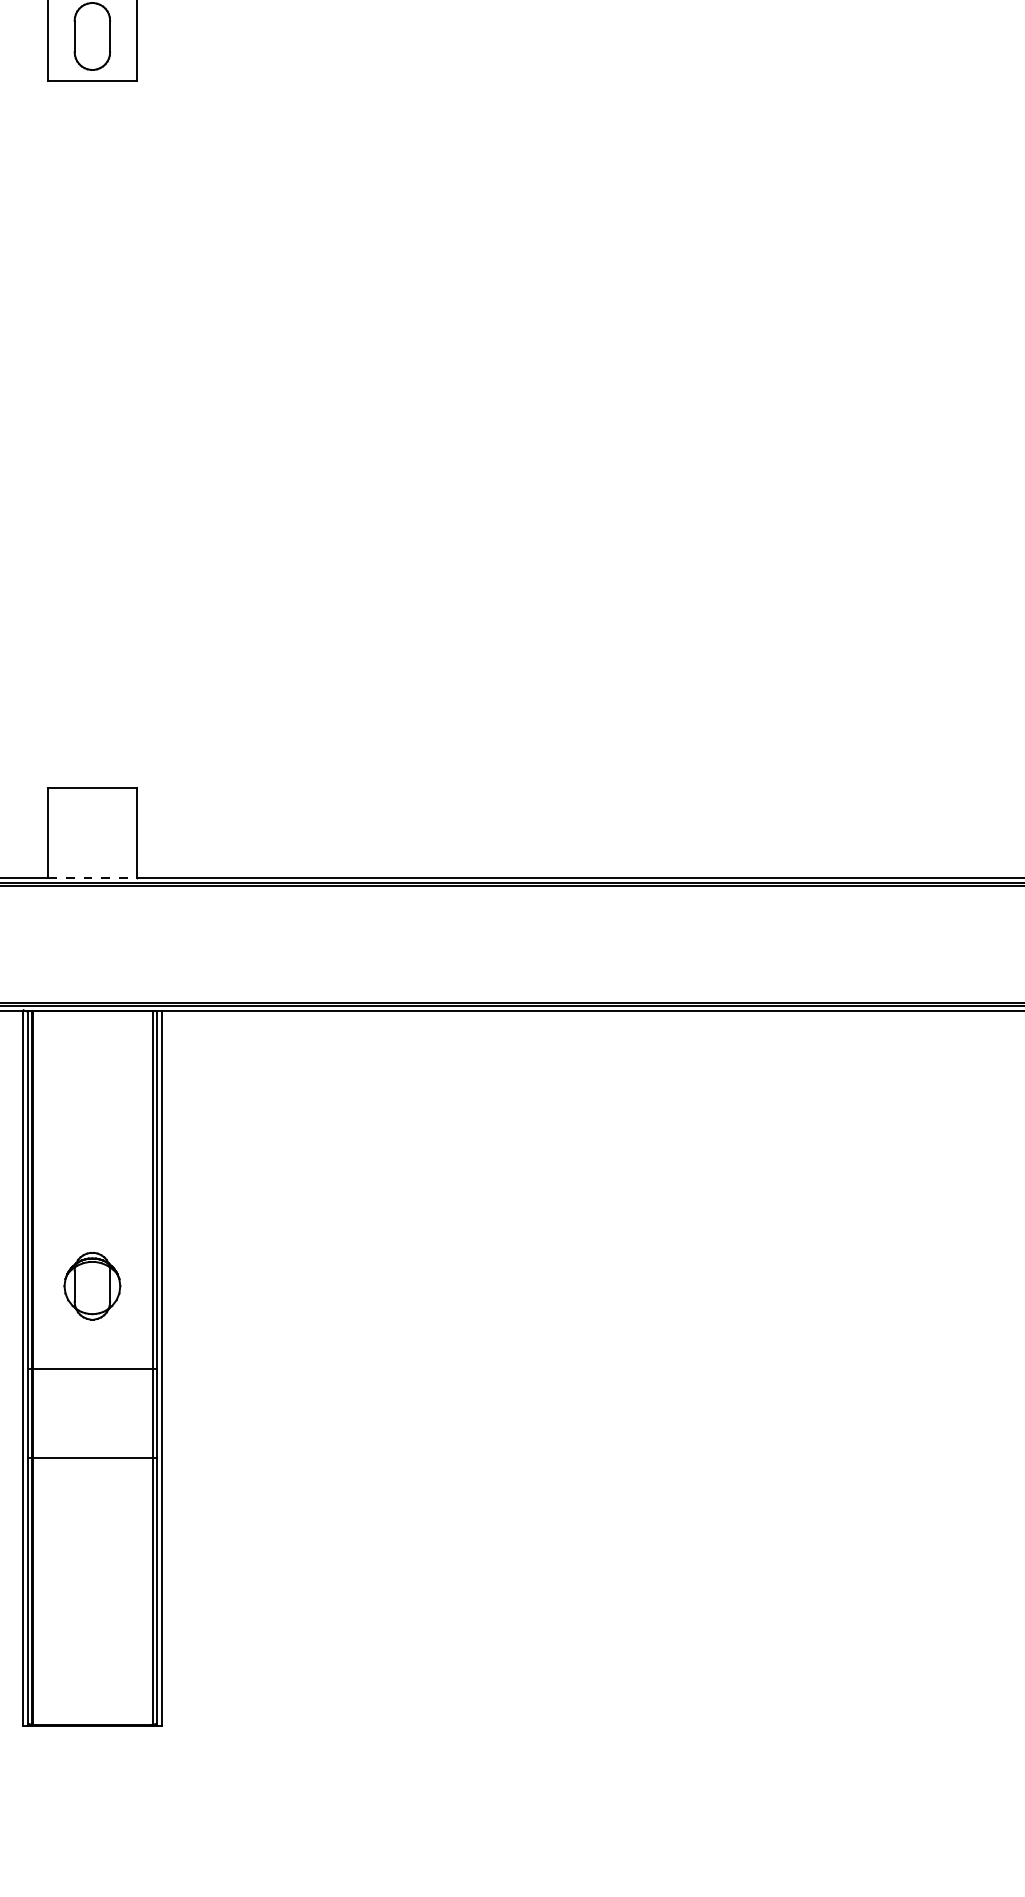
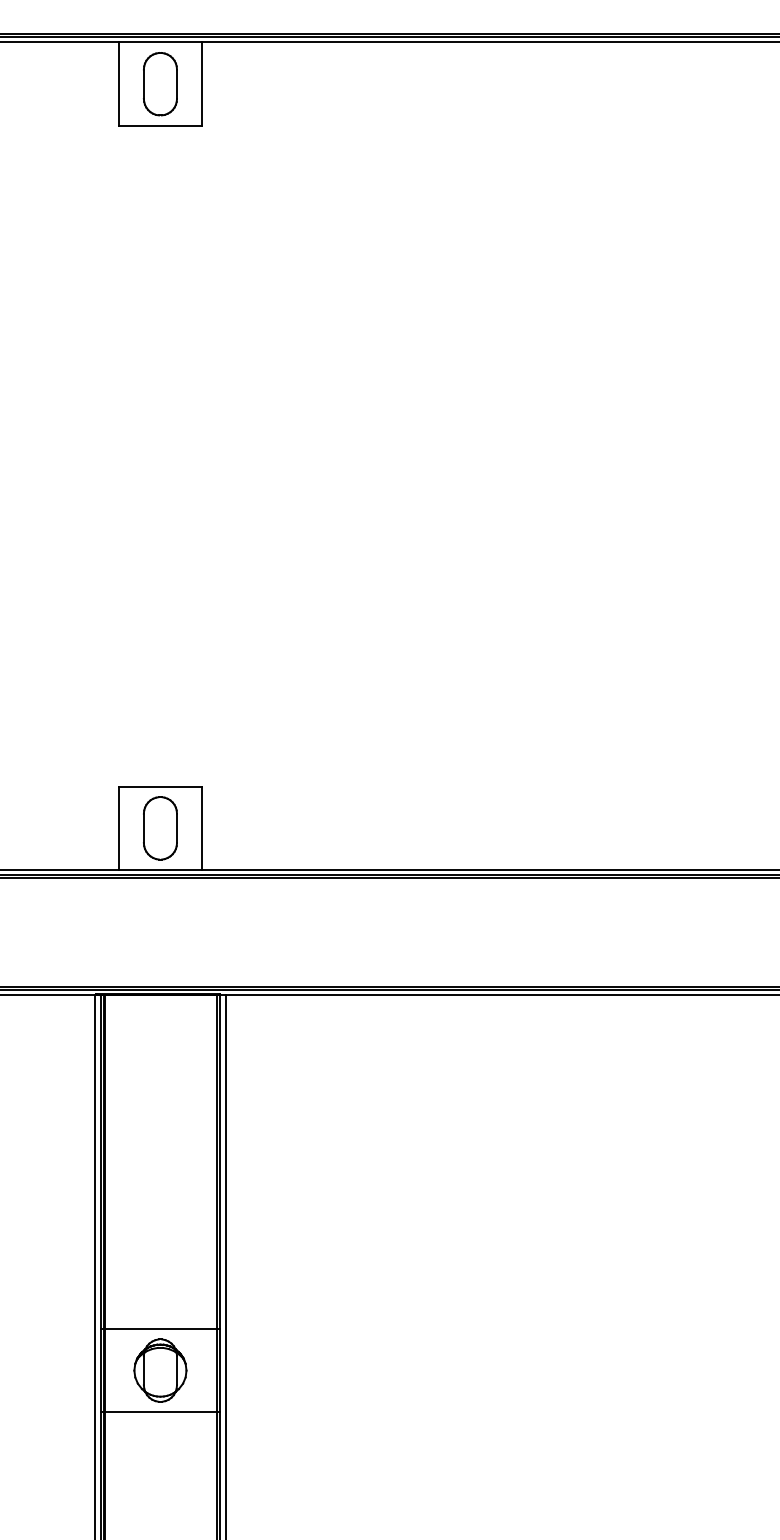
part: (91, 832) -> (159, 827), added
line: (92, 877) -> (160, 870), dashed -> solid
part: (92, 1285) -> (160, 1369), moved

